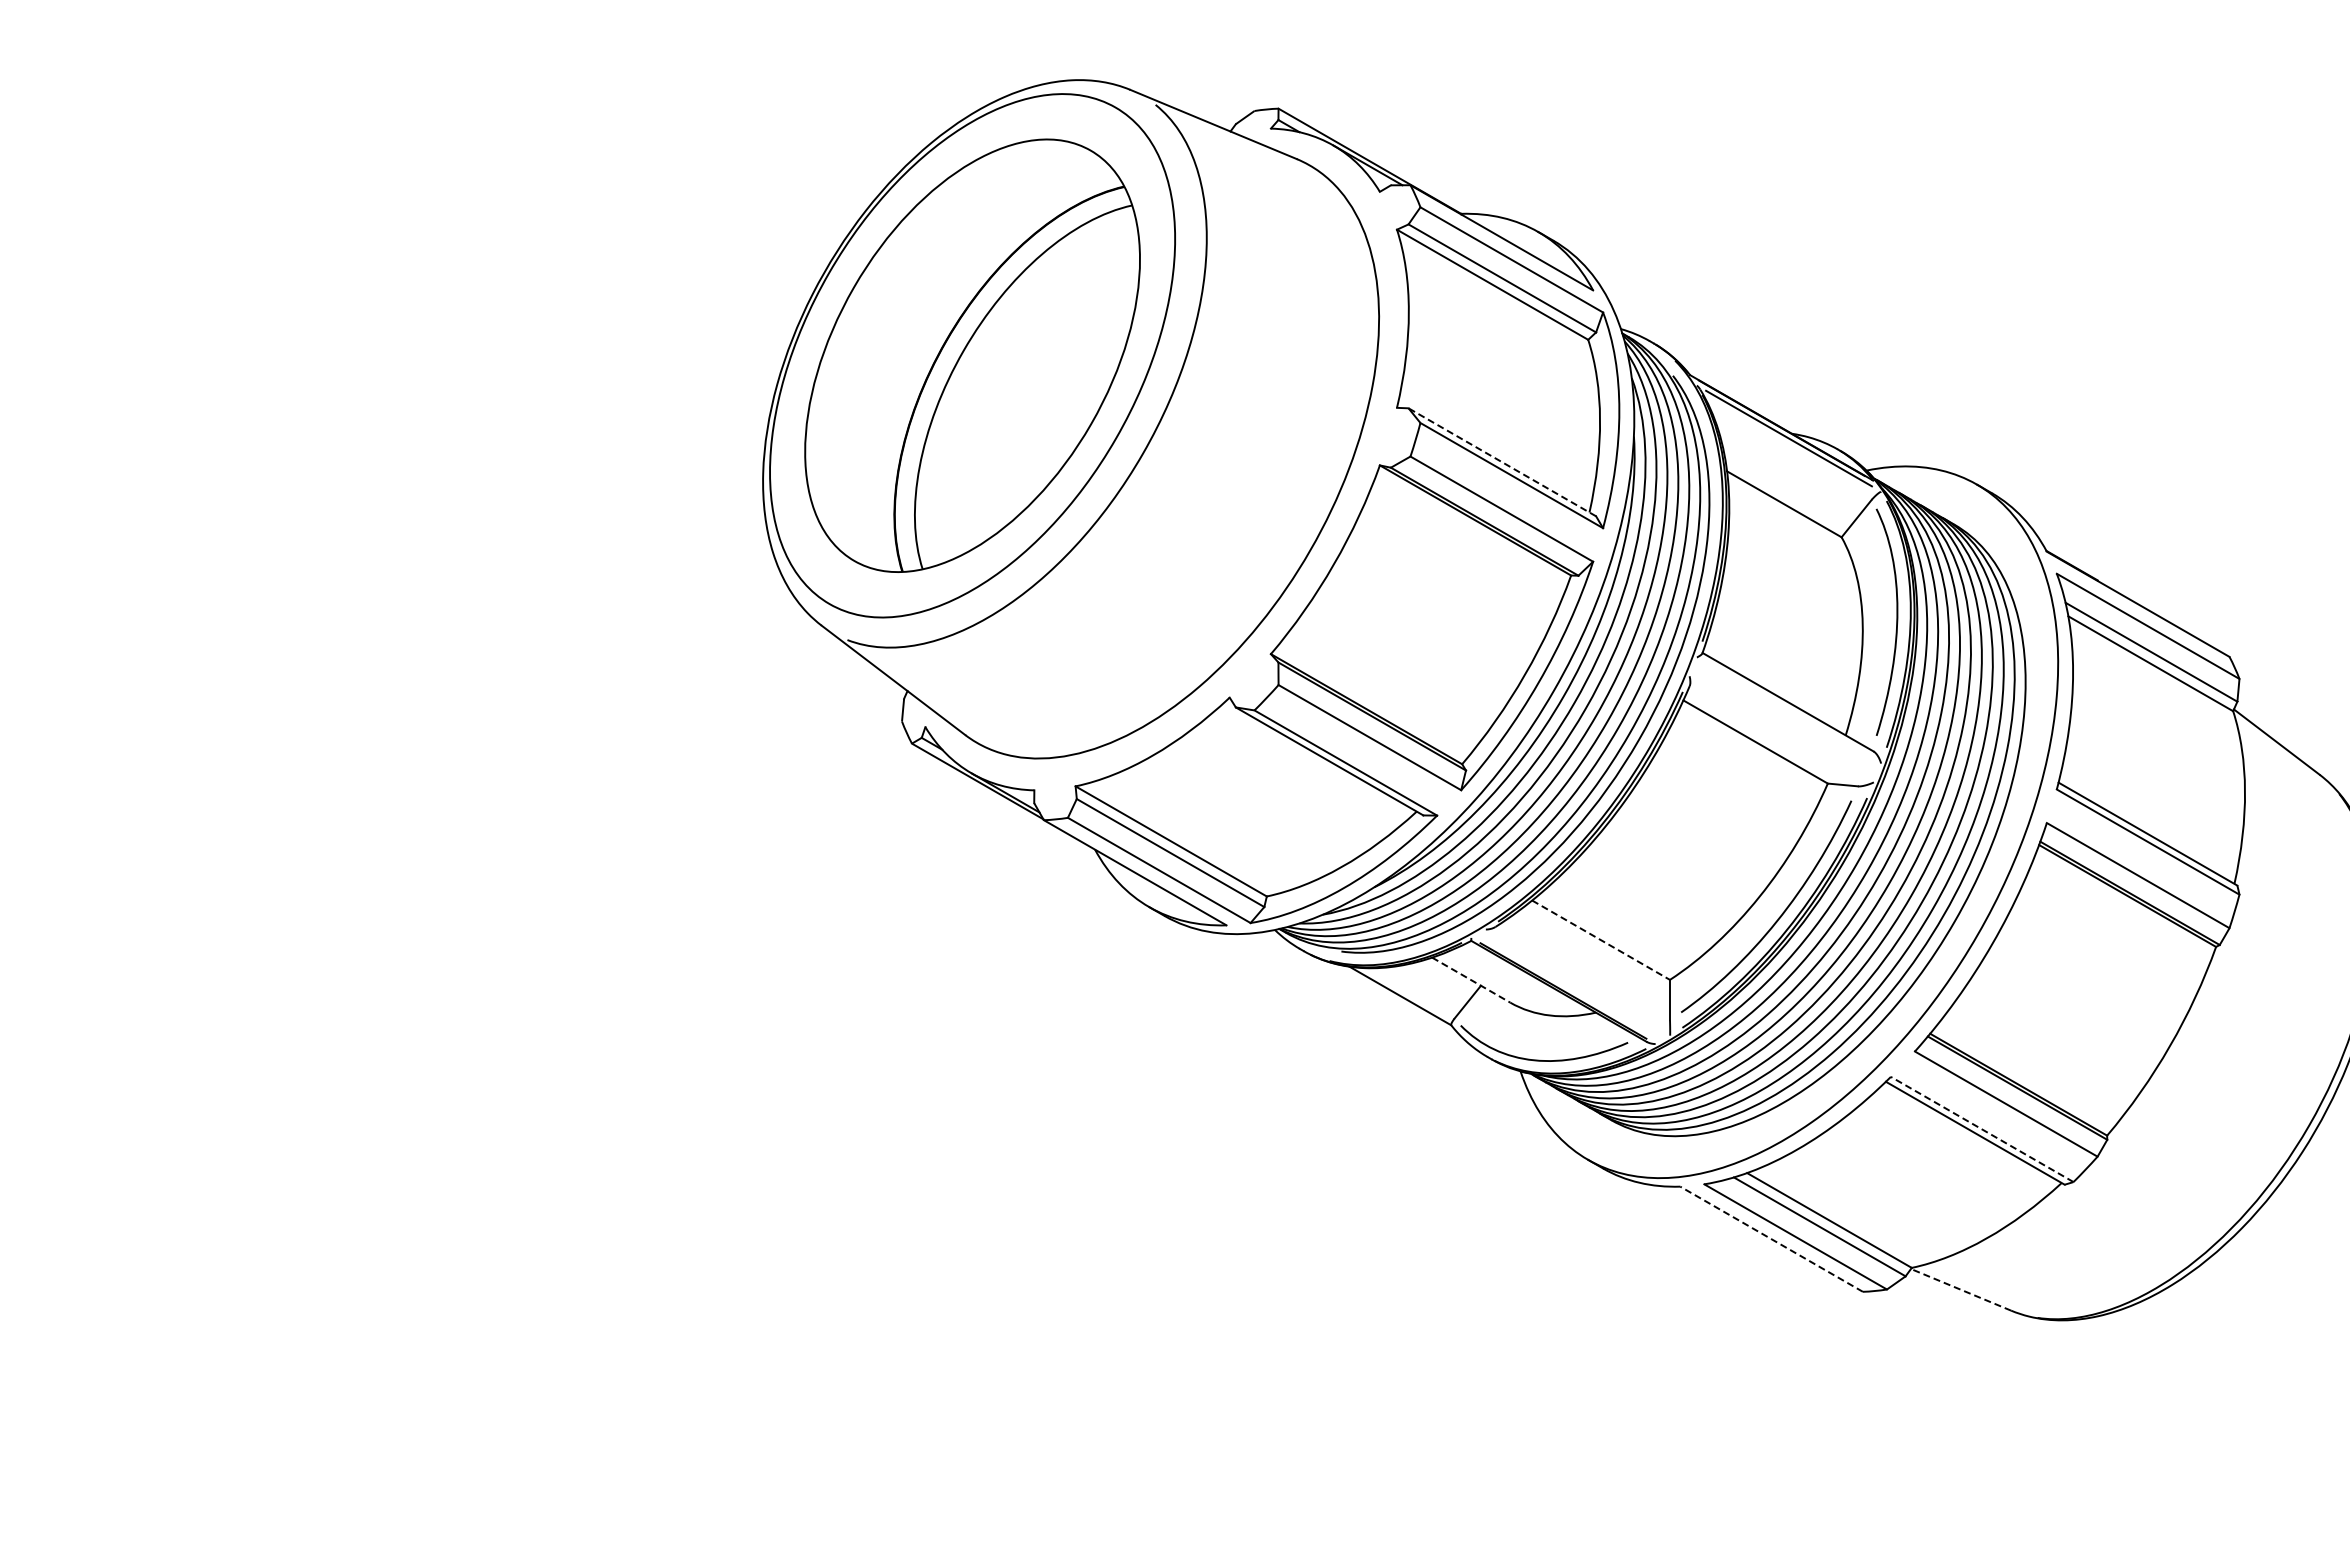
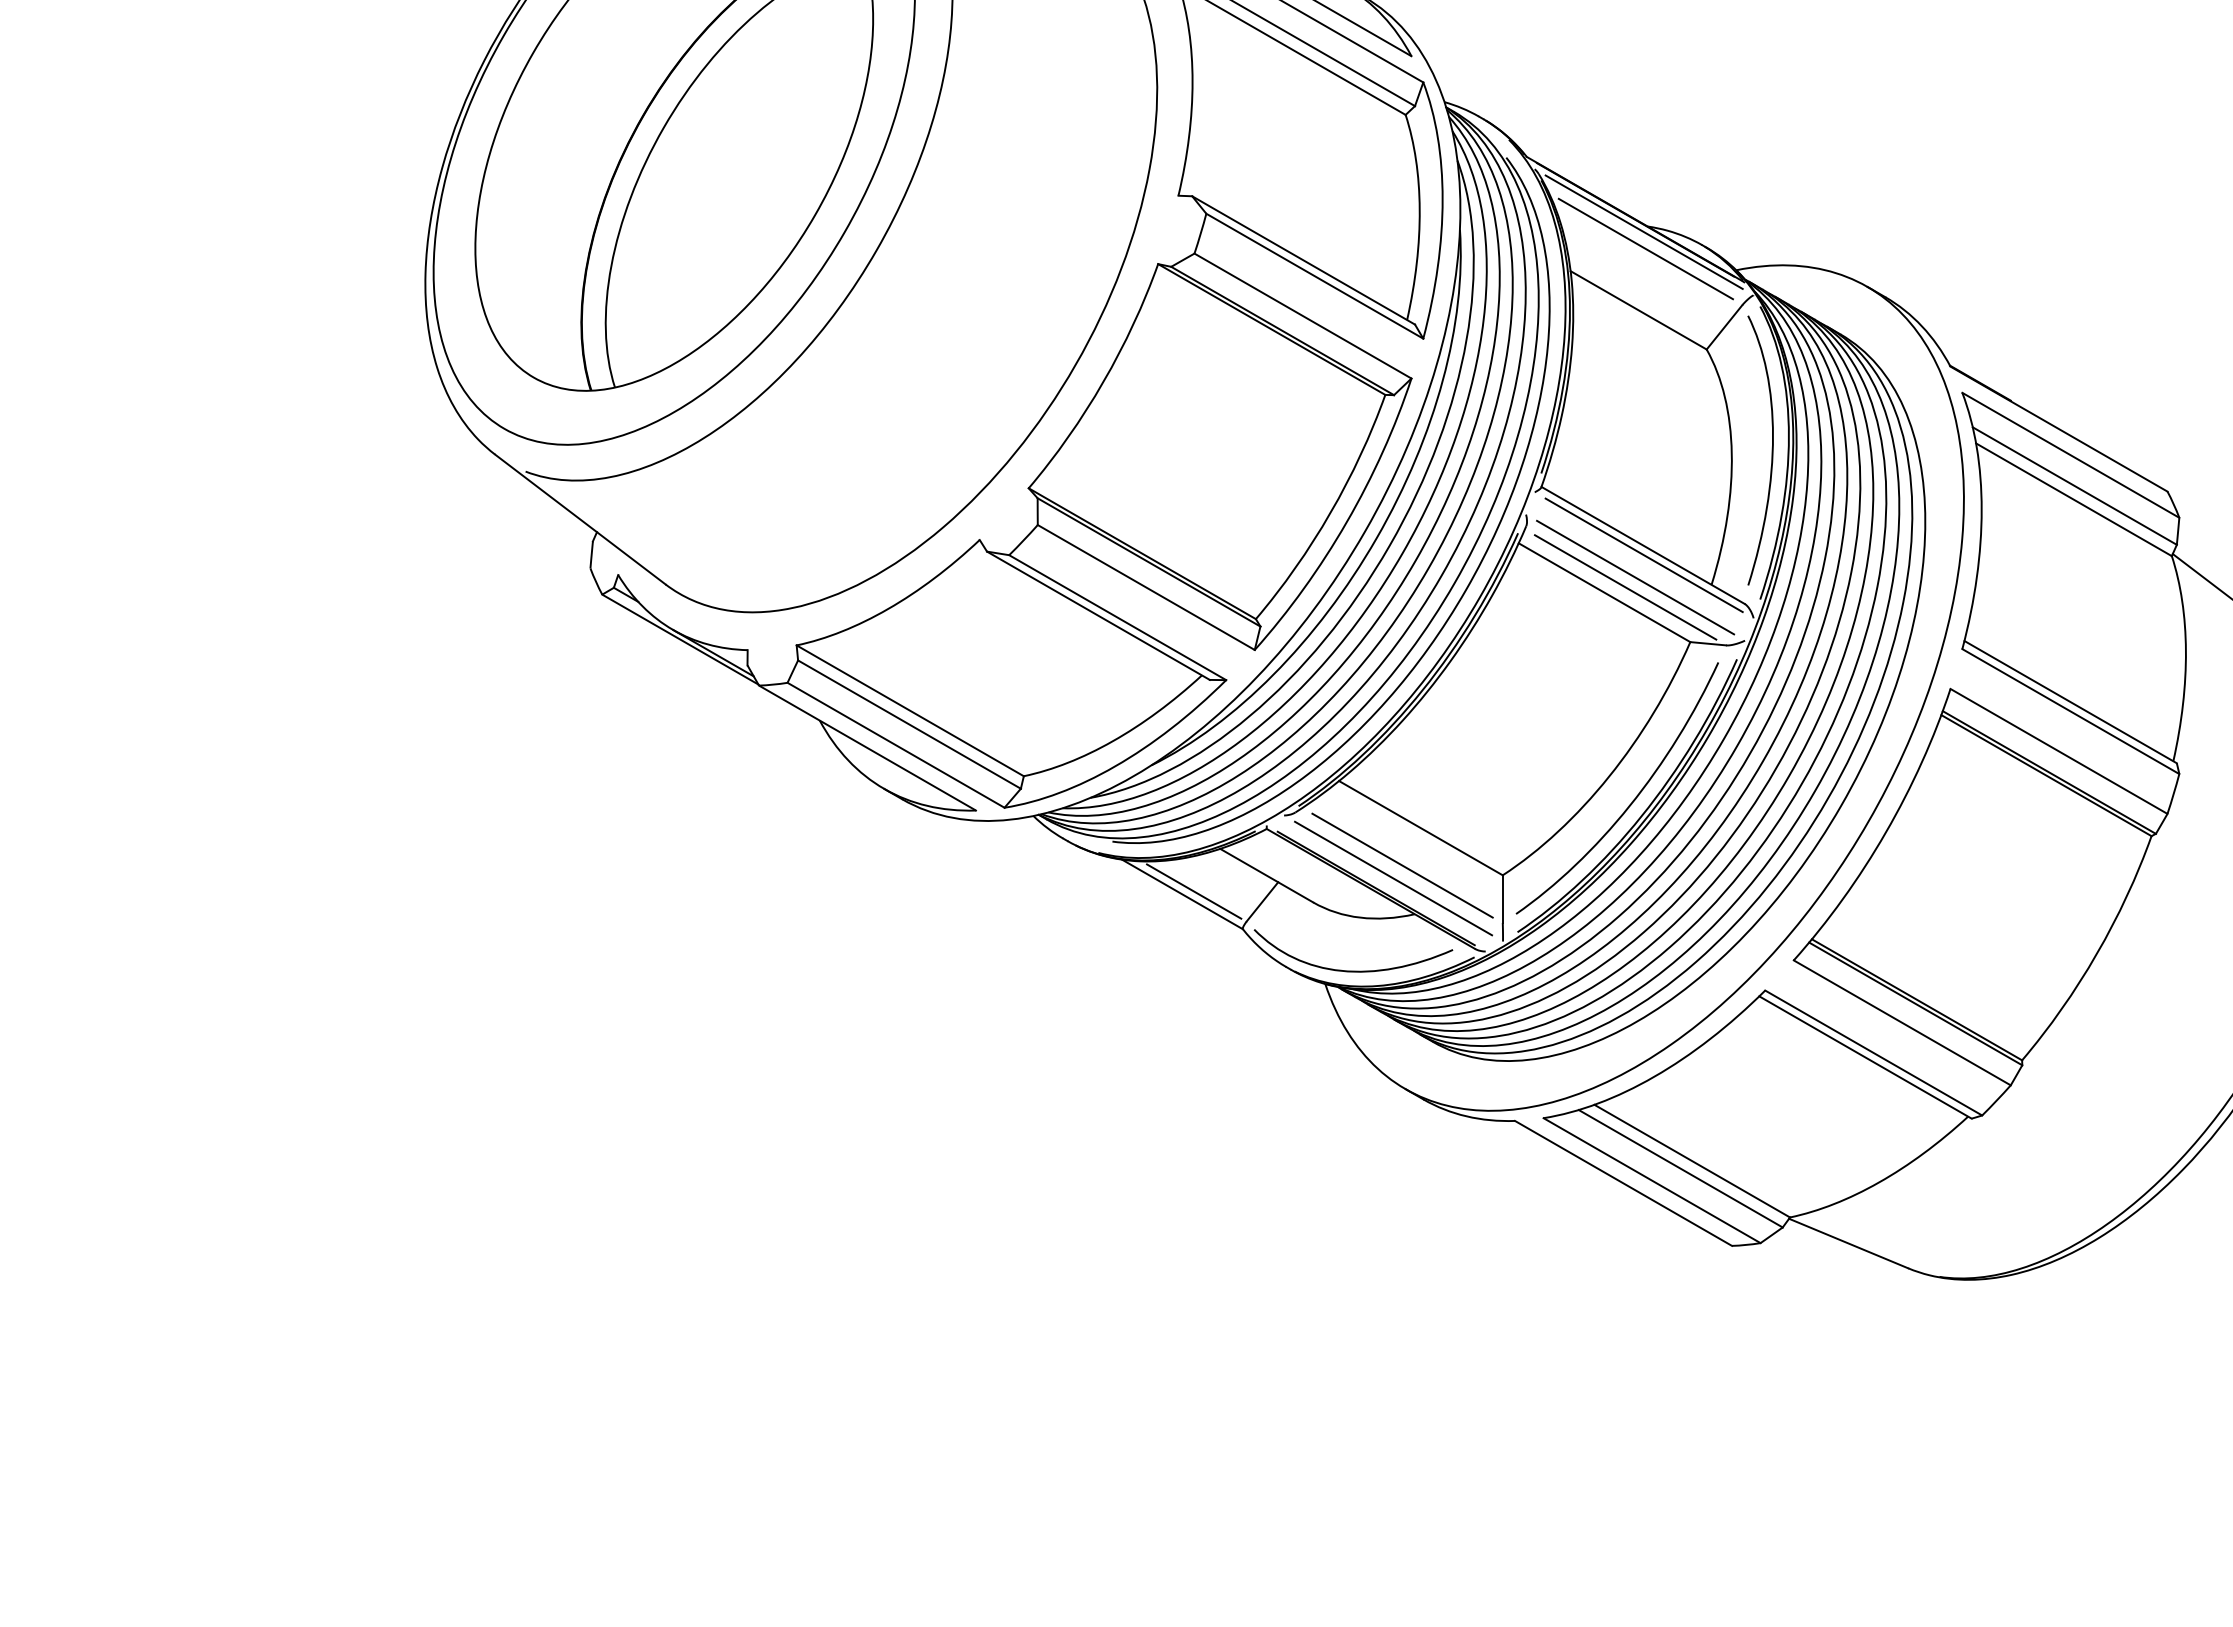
line: (1790, 452) -> (1645, 248), added
line: (1501, 462) -> (1302, 260), dashed -> solid
line: (1788, 710) -> (1643, 555), added
line: (1781, 729) -> (1635, 577), added
line: (1773, 737) -> (1625, 587), added
line: (1601, 940) -> (1421, 828), dashed -> solid
line: (1585, 971) -> (1402, 865), added
line: (1471, 980) -> (1266, 876), dashed -> solid
line: (1577, 982) -> (1392, 878), added
line: (1409, 993) -> (1193, 891), added
line: (1981, 1129) -> (1872, 1053), dashed -> solid
line: (1771, 1238) -> (1623, 1182), dashed -> solid
line: (1960, 1289) -> (1847, 1243), dashed -> solid

